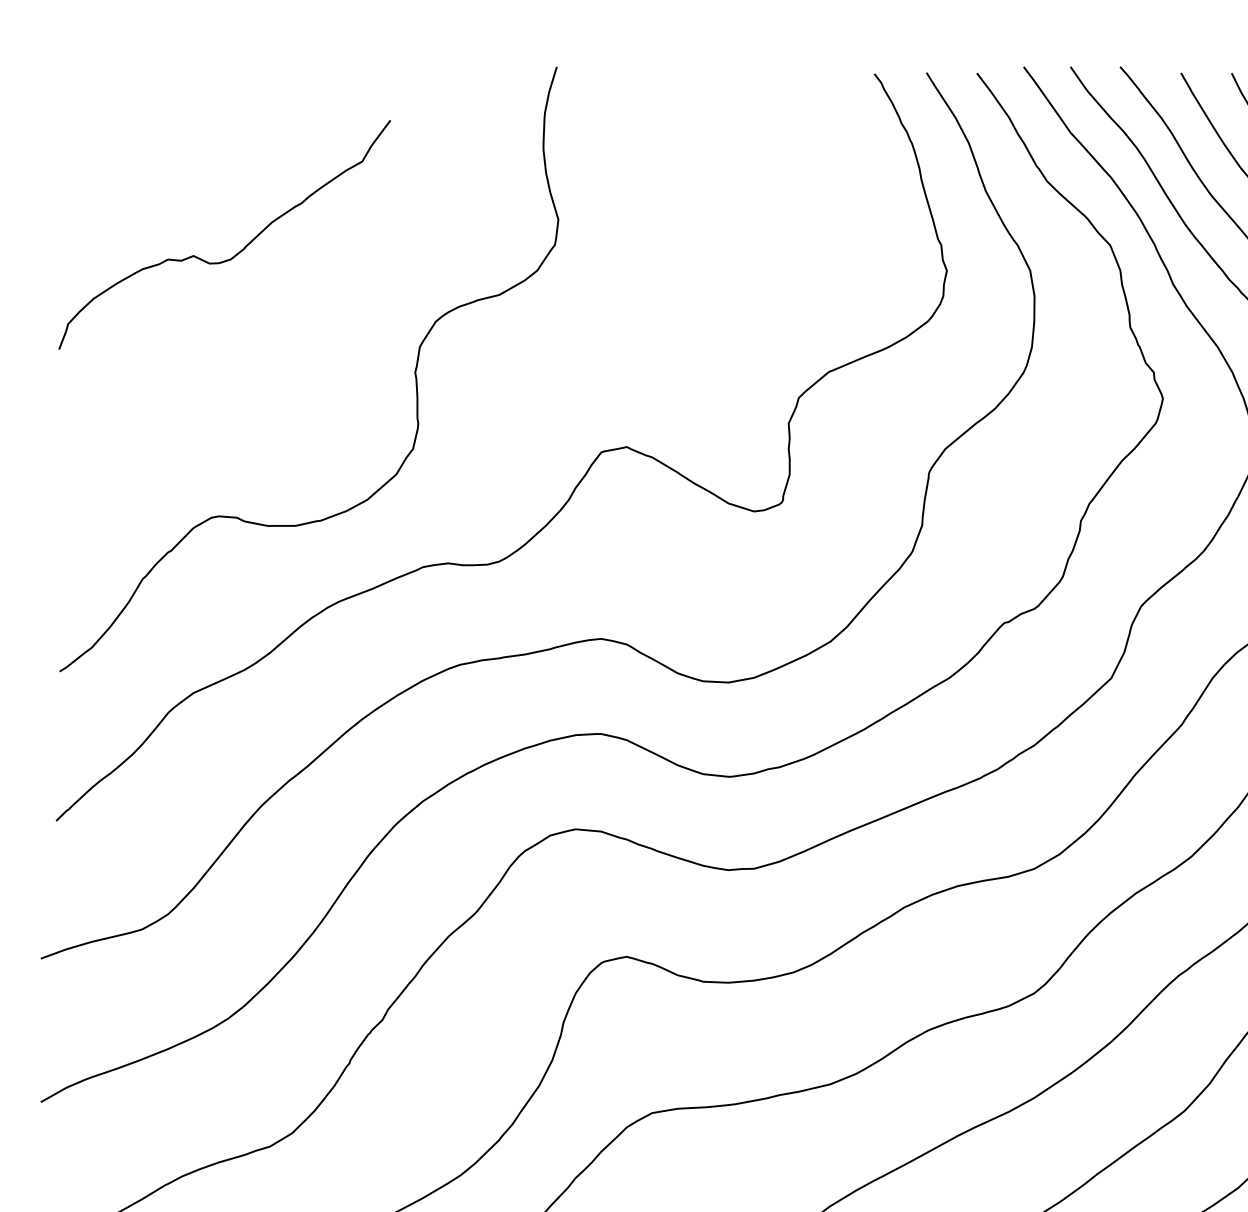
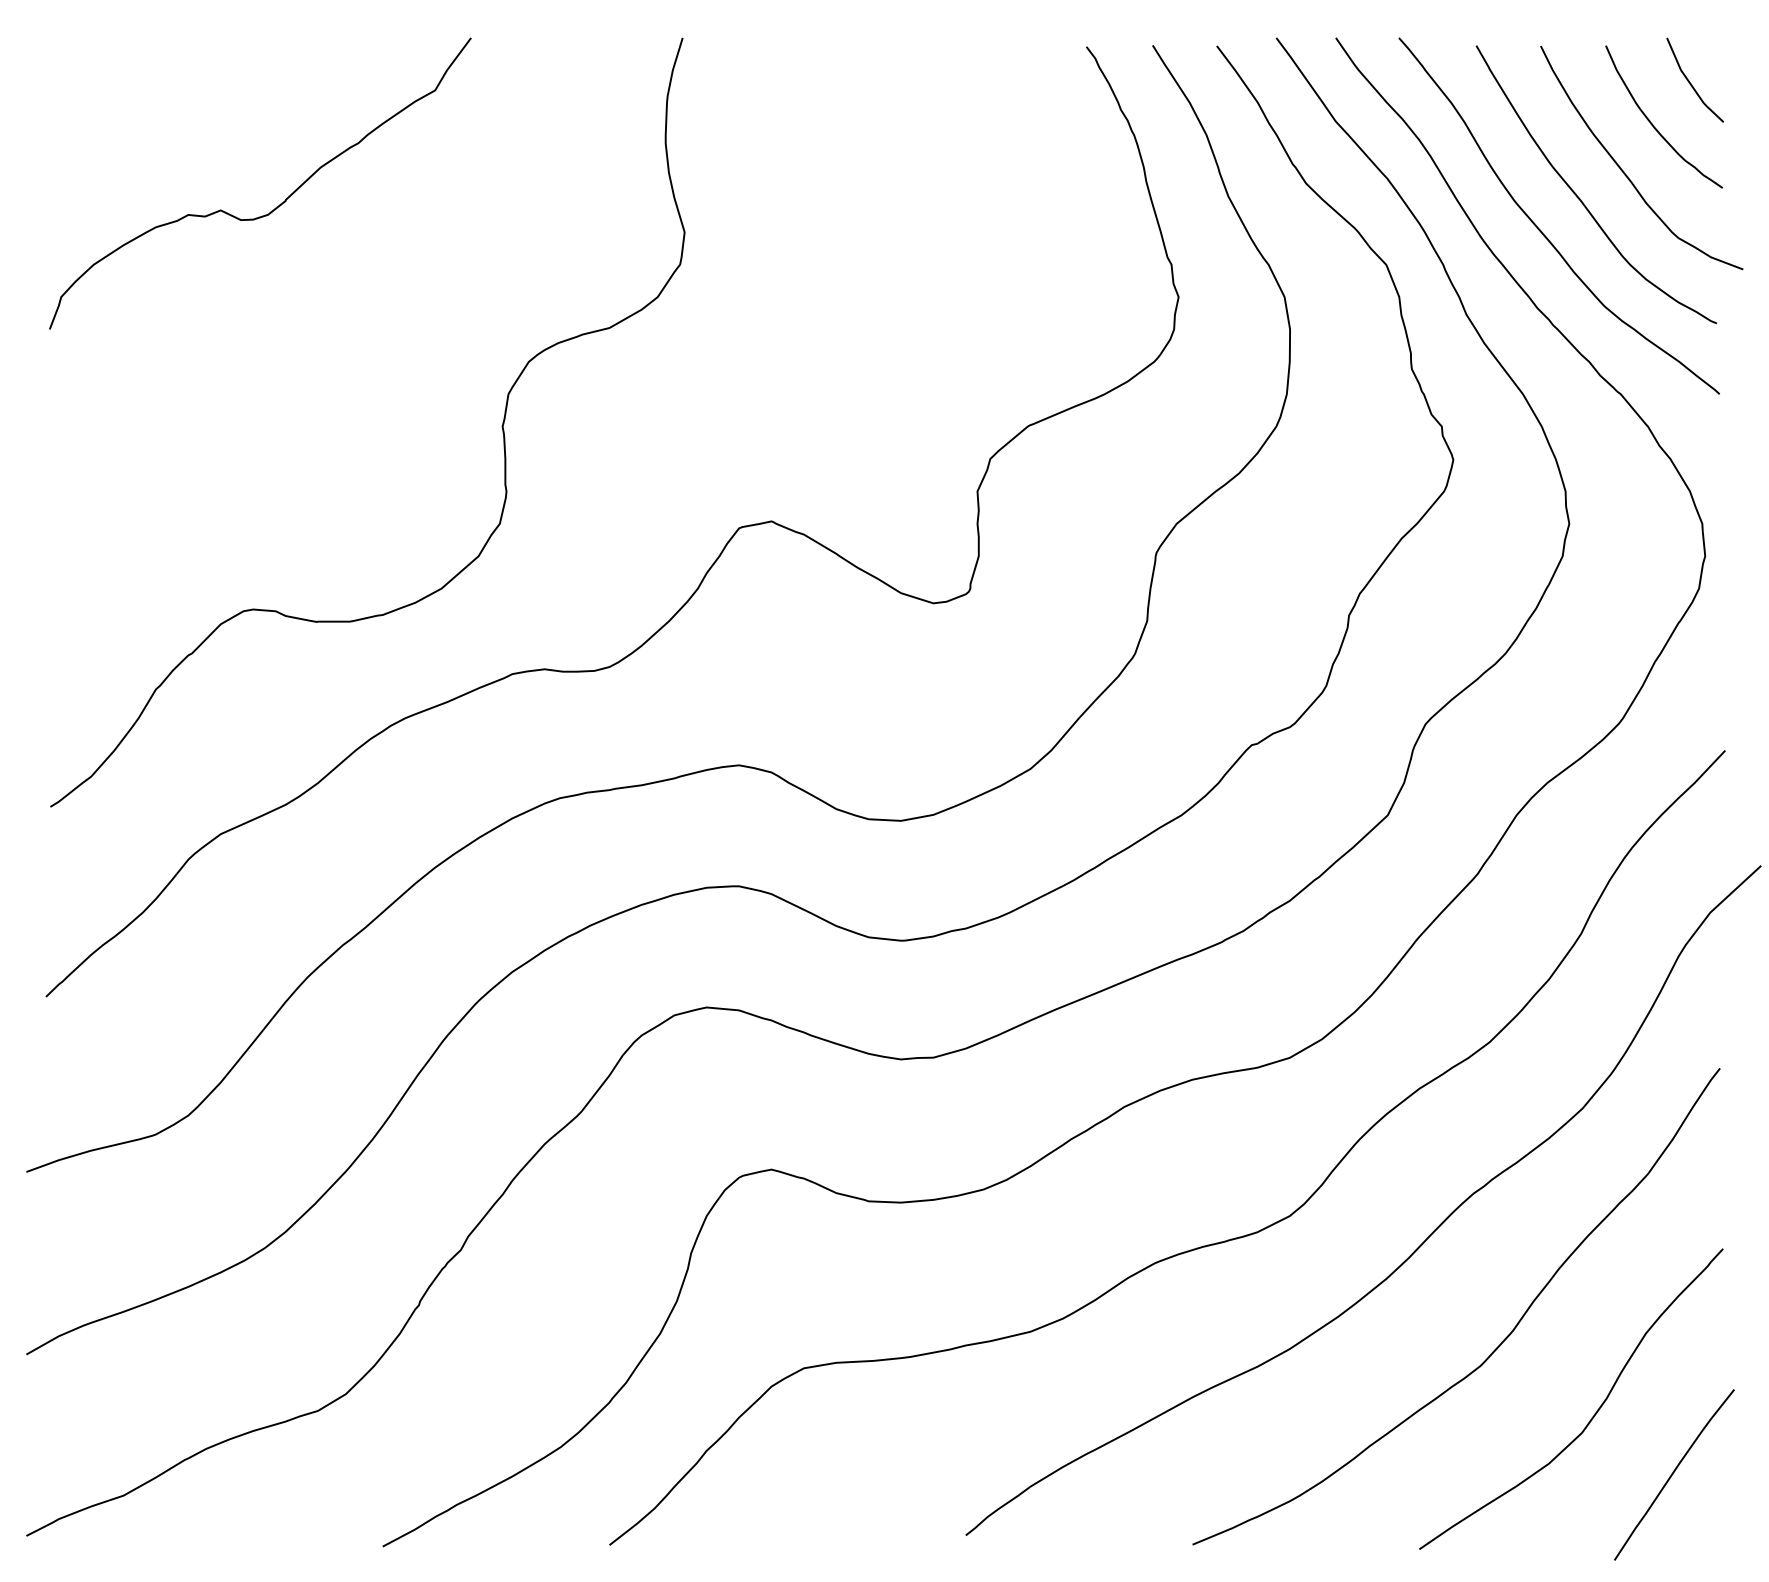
curve: (237, 252) -> (276, 206), moved

